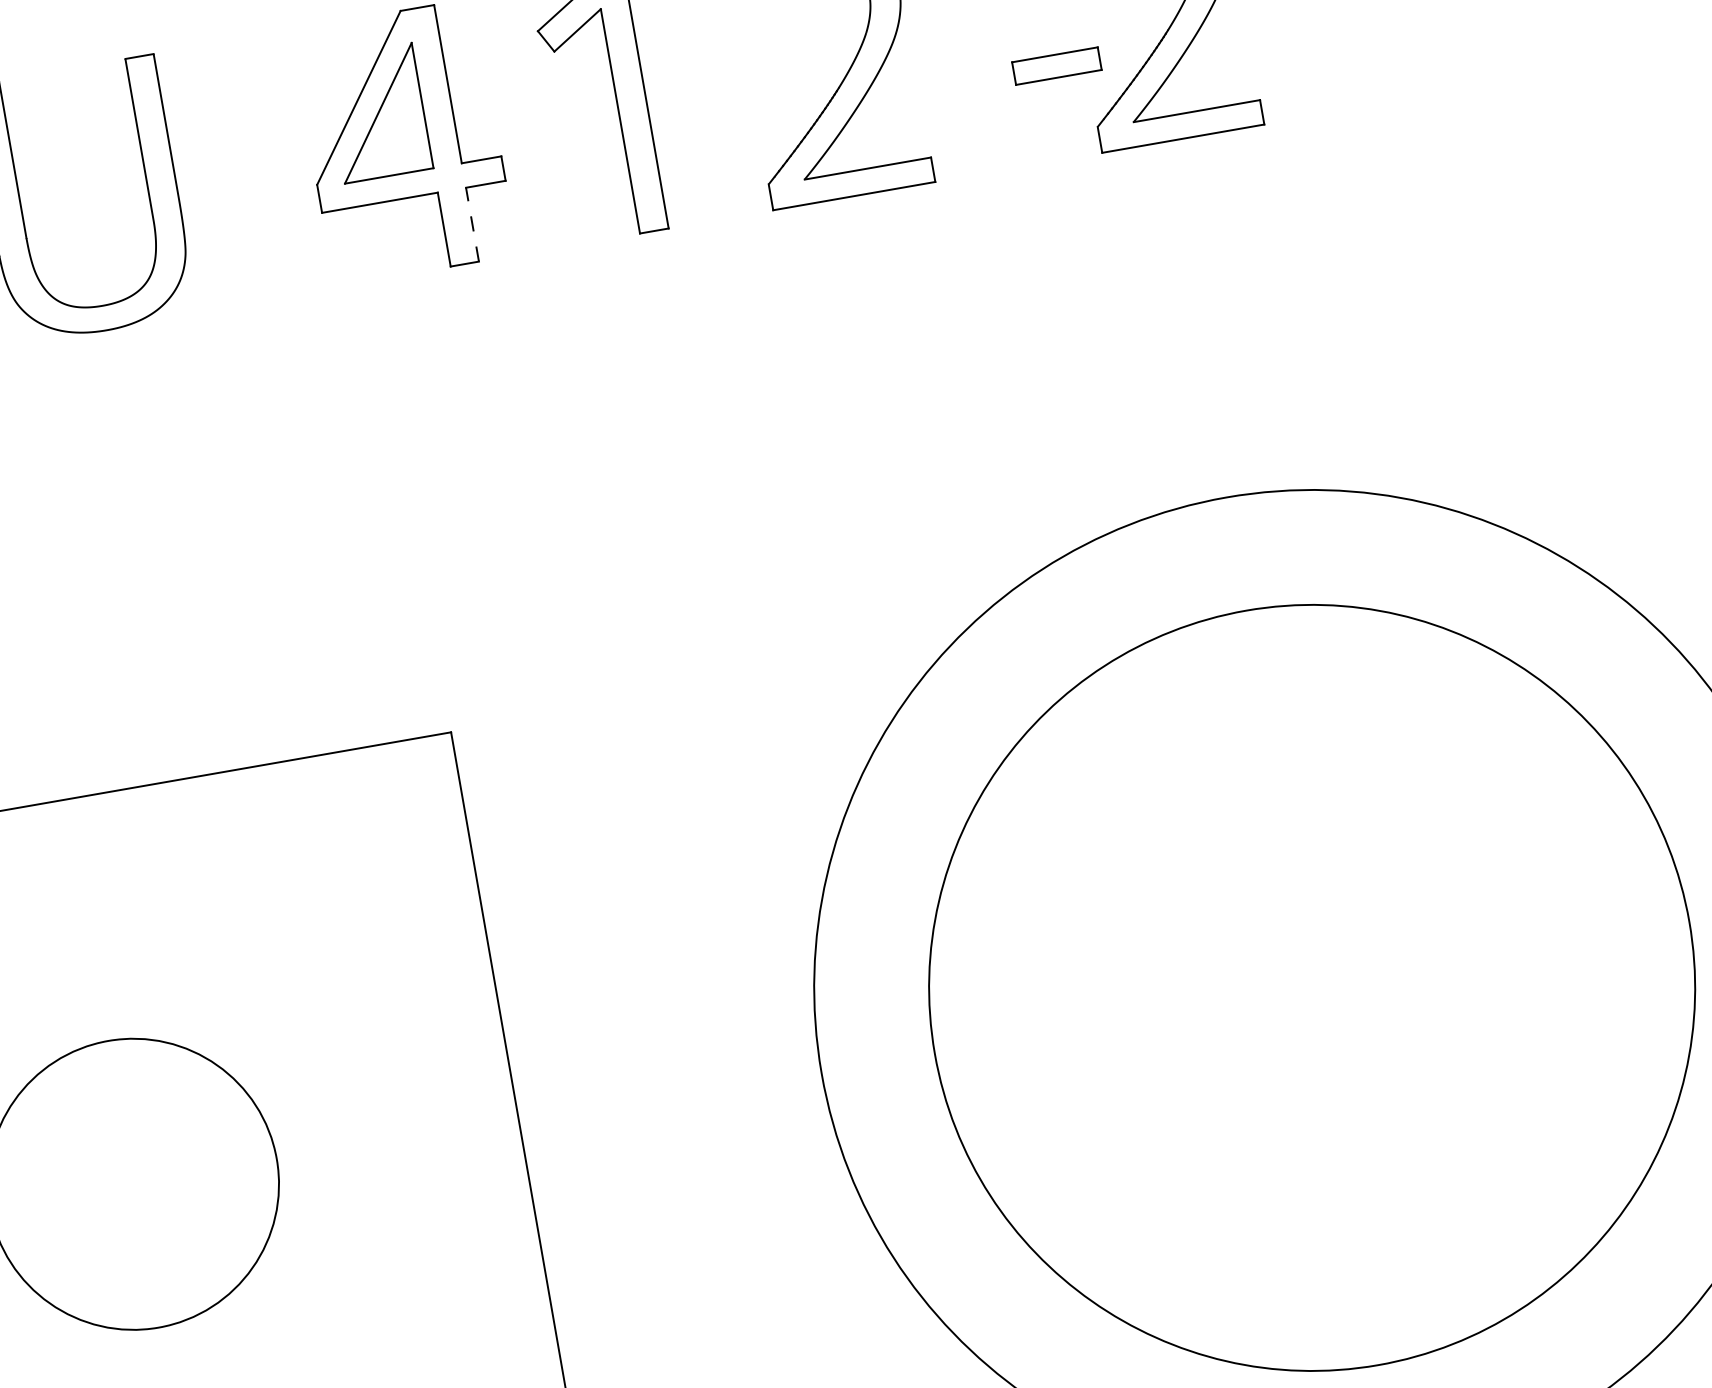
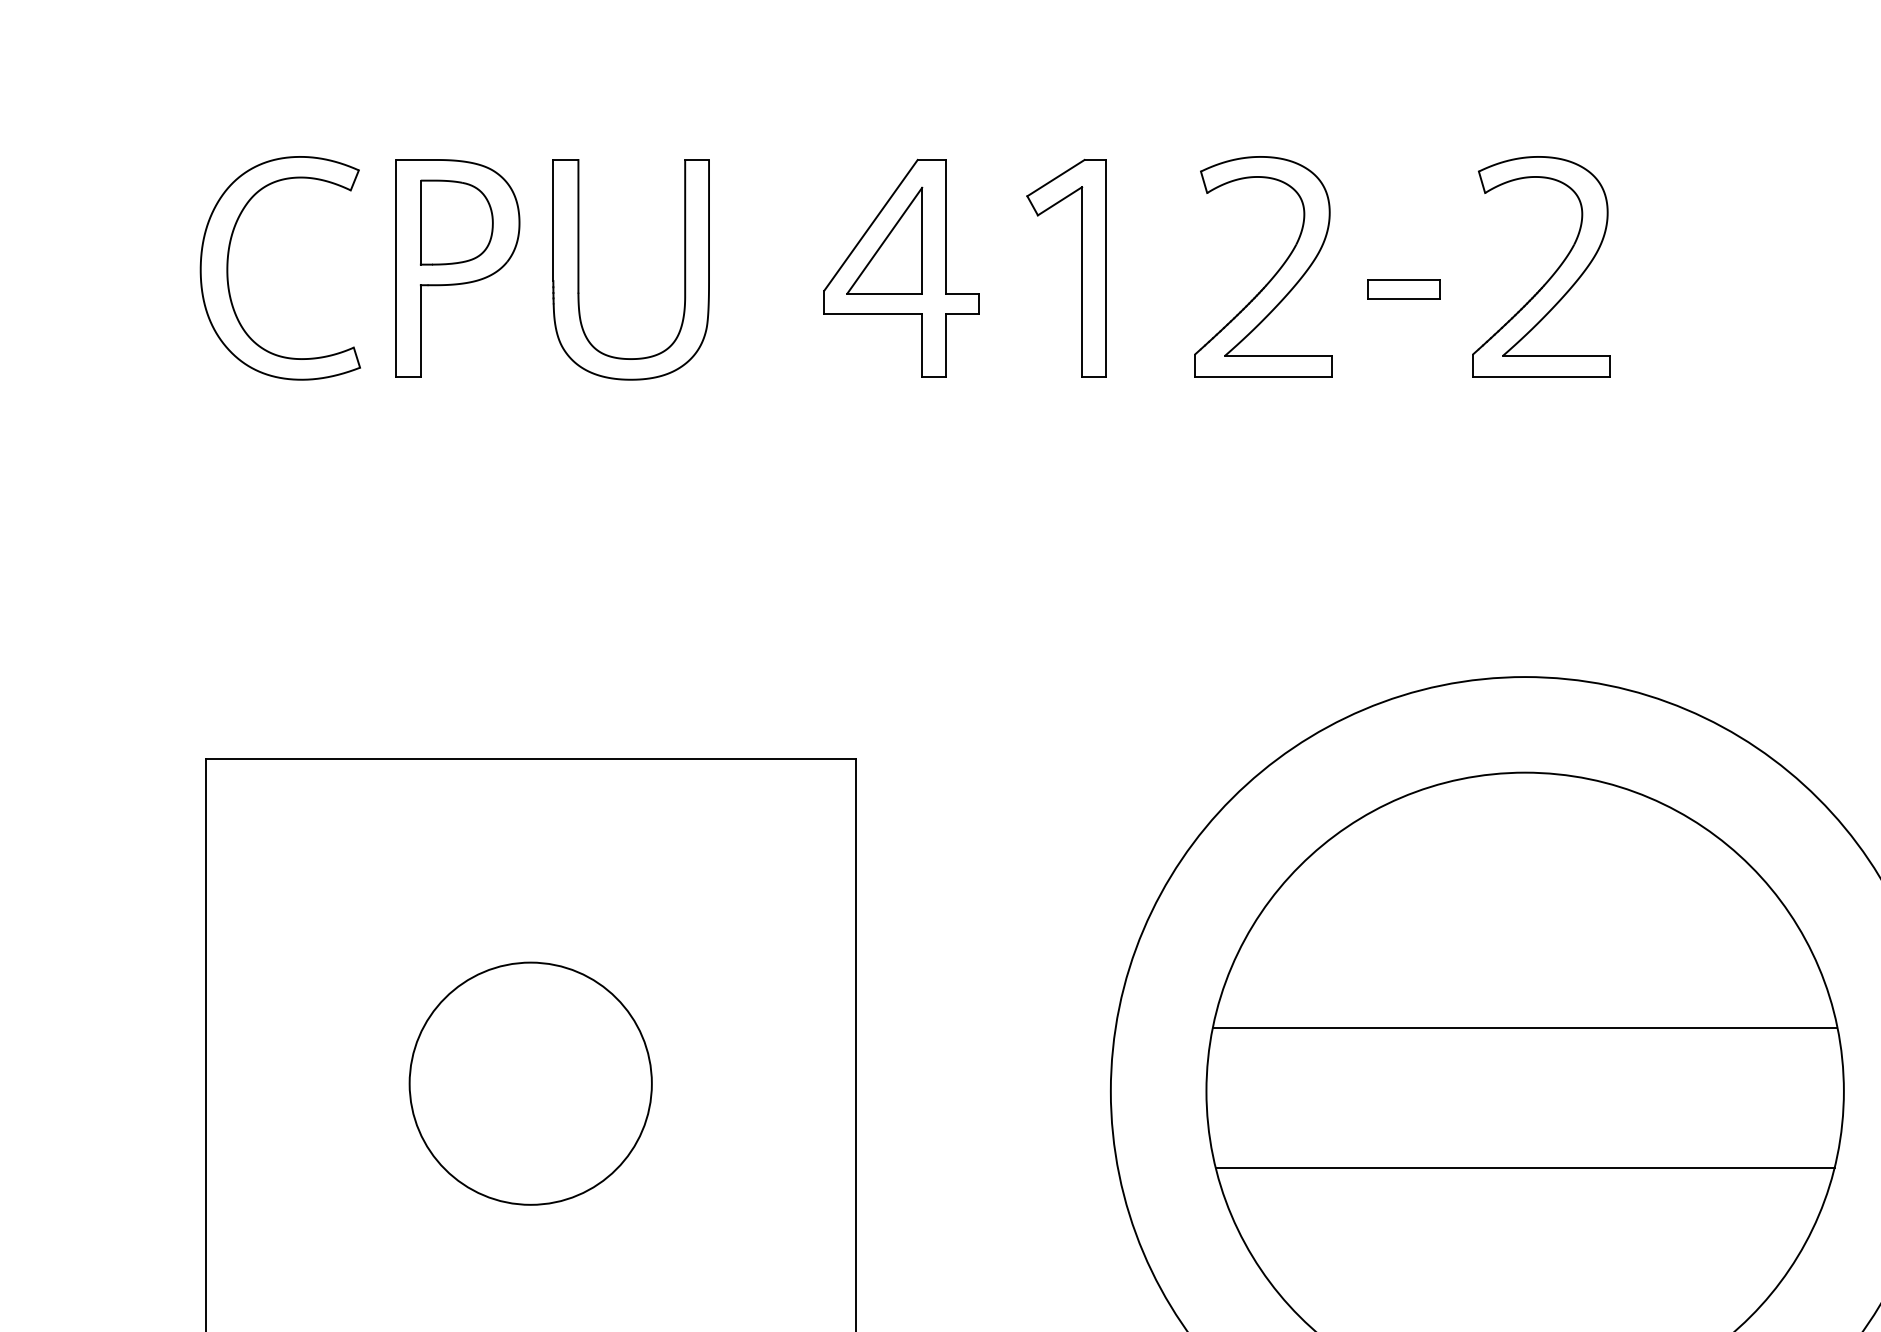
part: (1056, 66) -> (1403, 289), moved
line: (473, 224) -> (946, 345), dashed -> solid
line: (1298, 912) -> (1524, 1027), added
line: (1327, 1078) -> (1524, 1167), added

